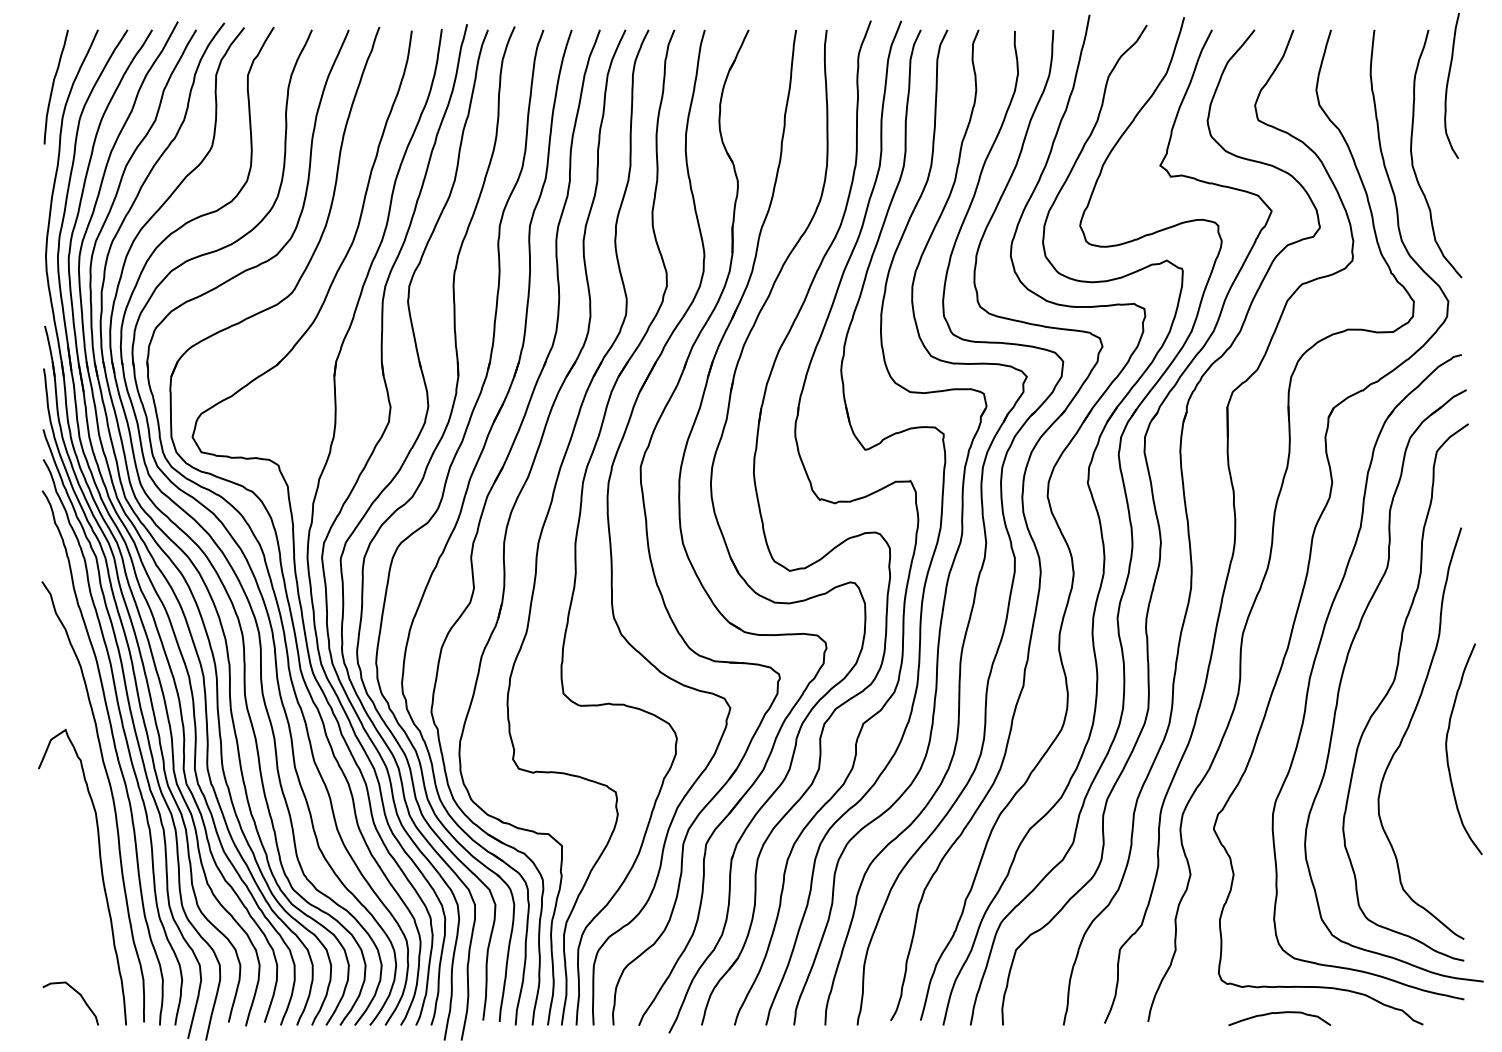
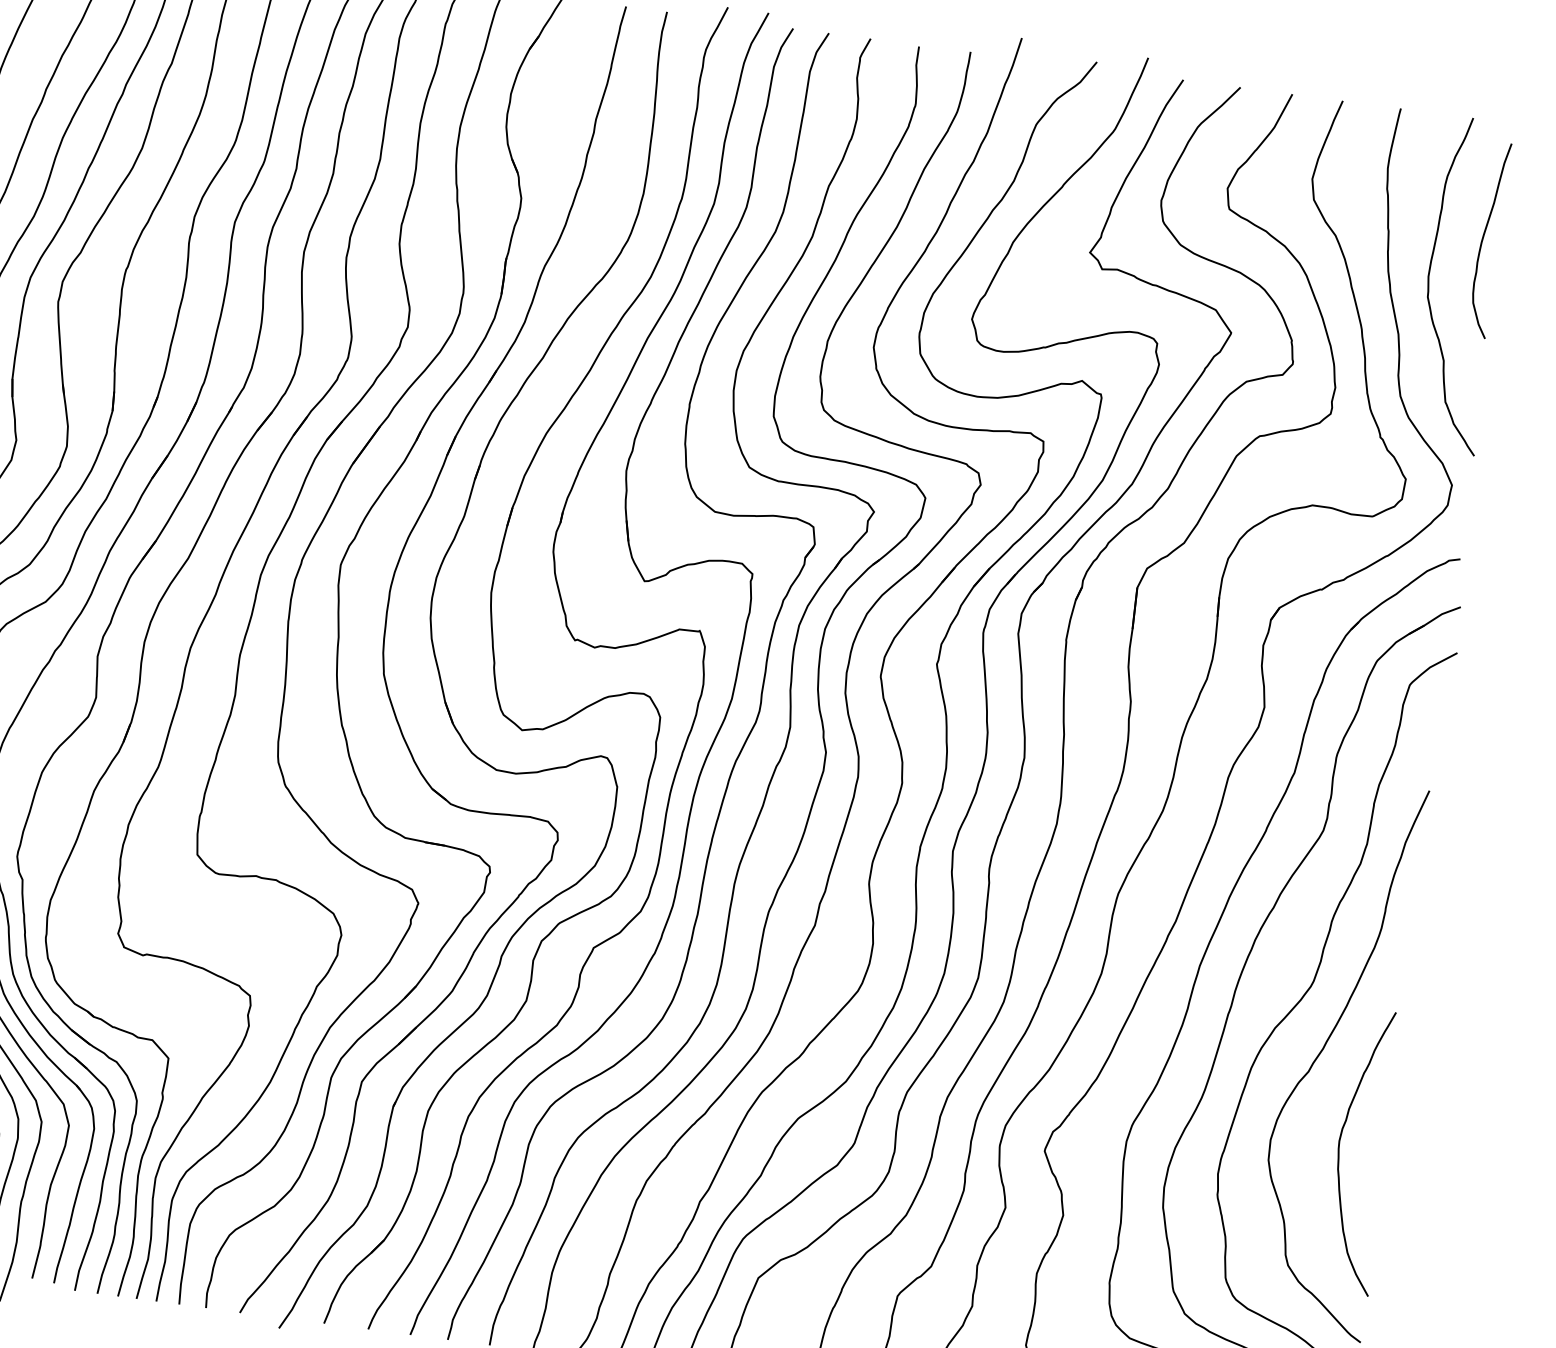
curve: (1448, 84) -> (1484, 237), moved
curve: (1447, 749) -> (1340, 1149), moved

